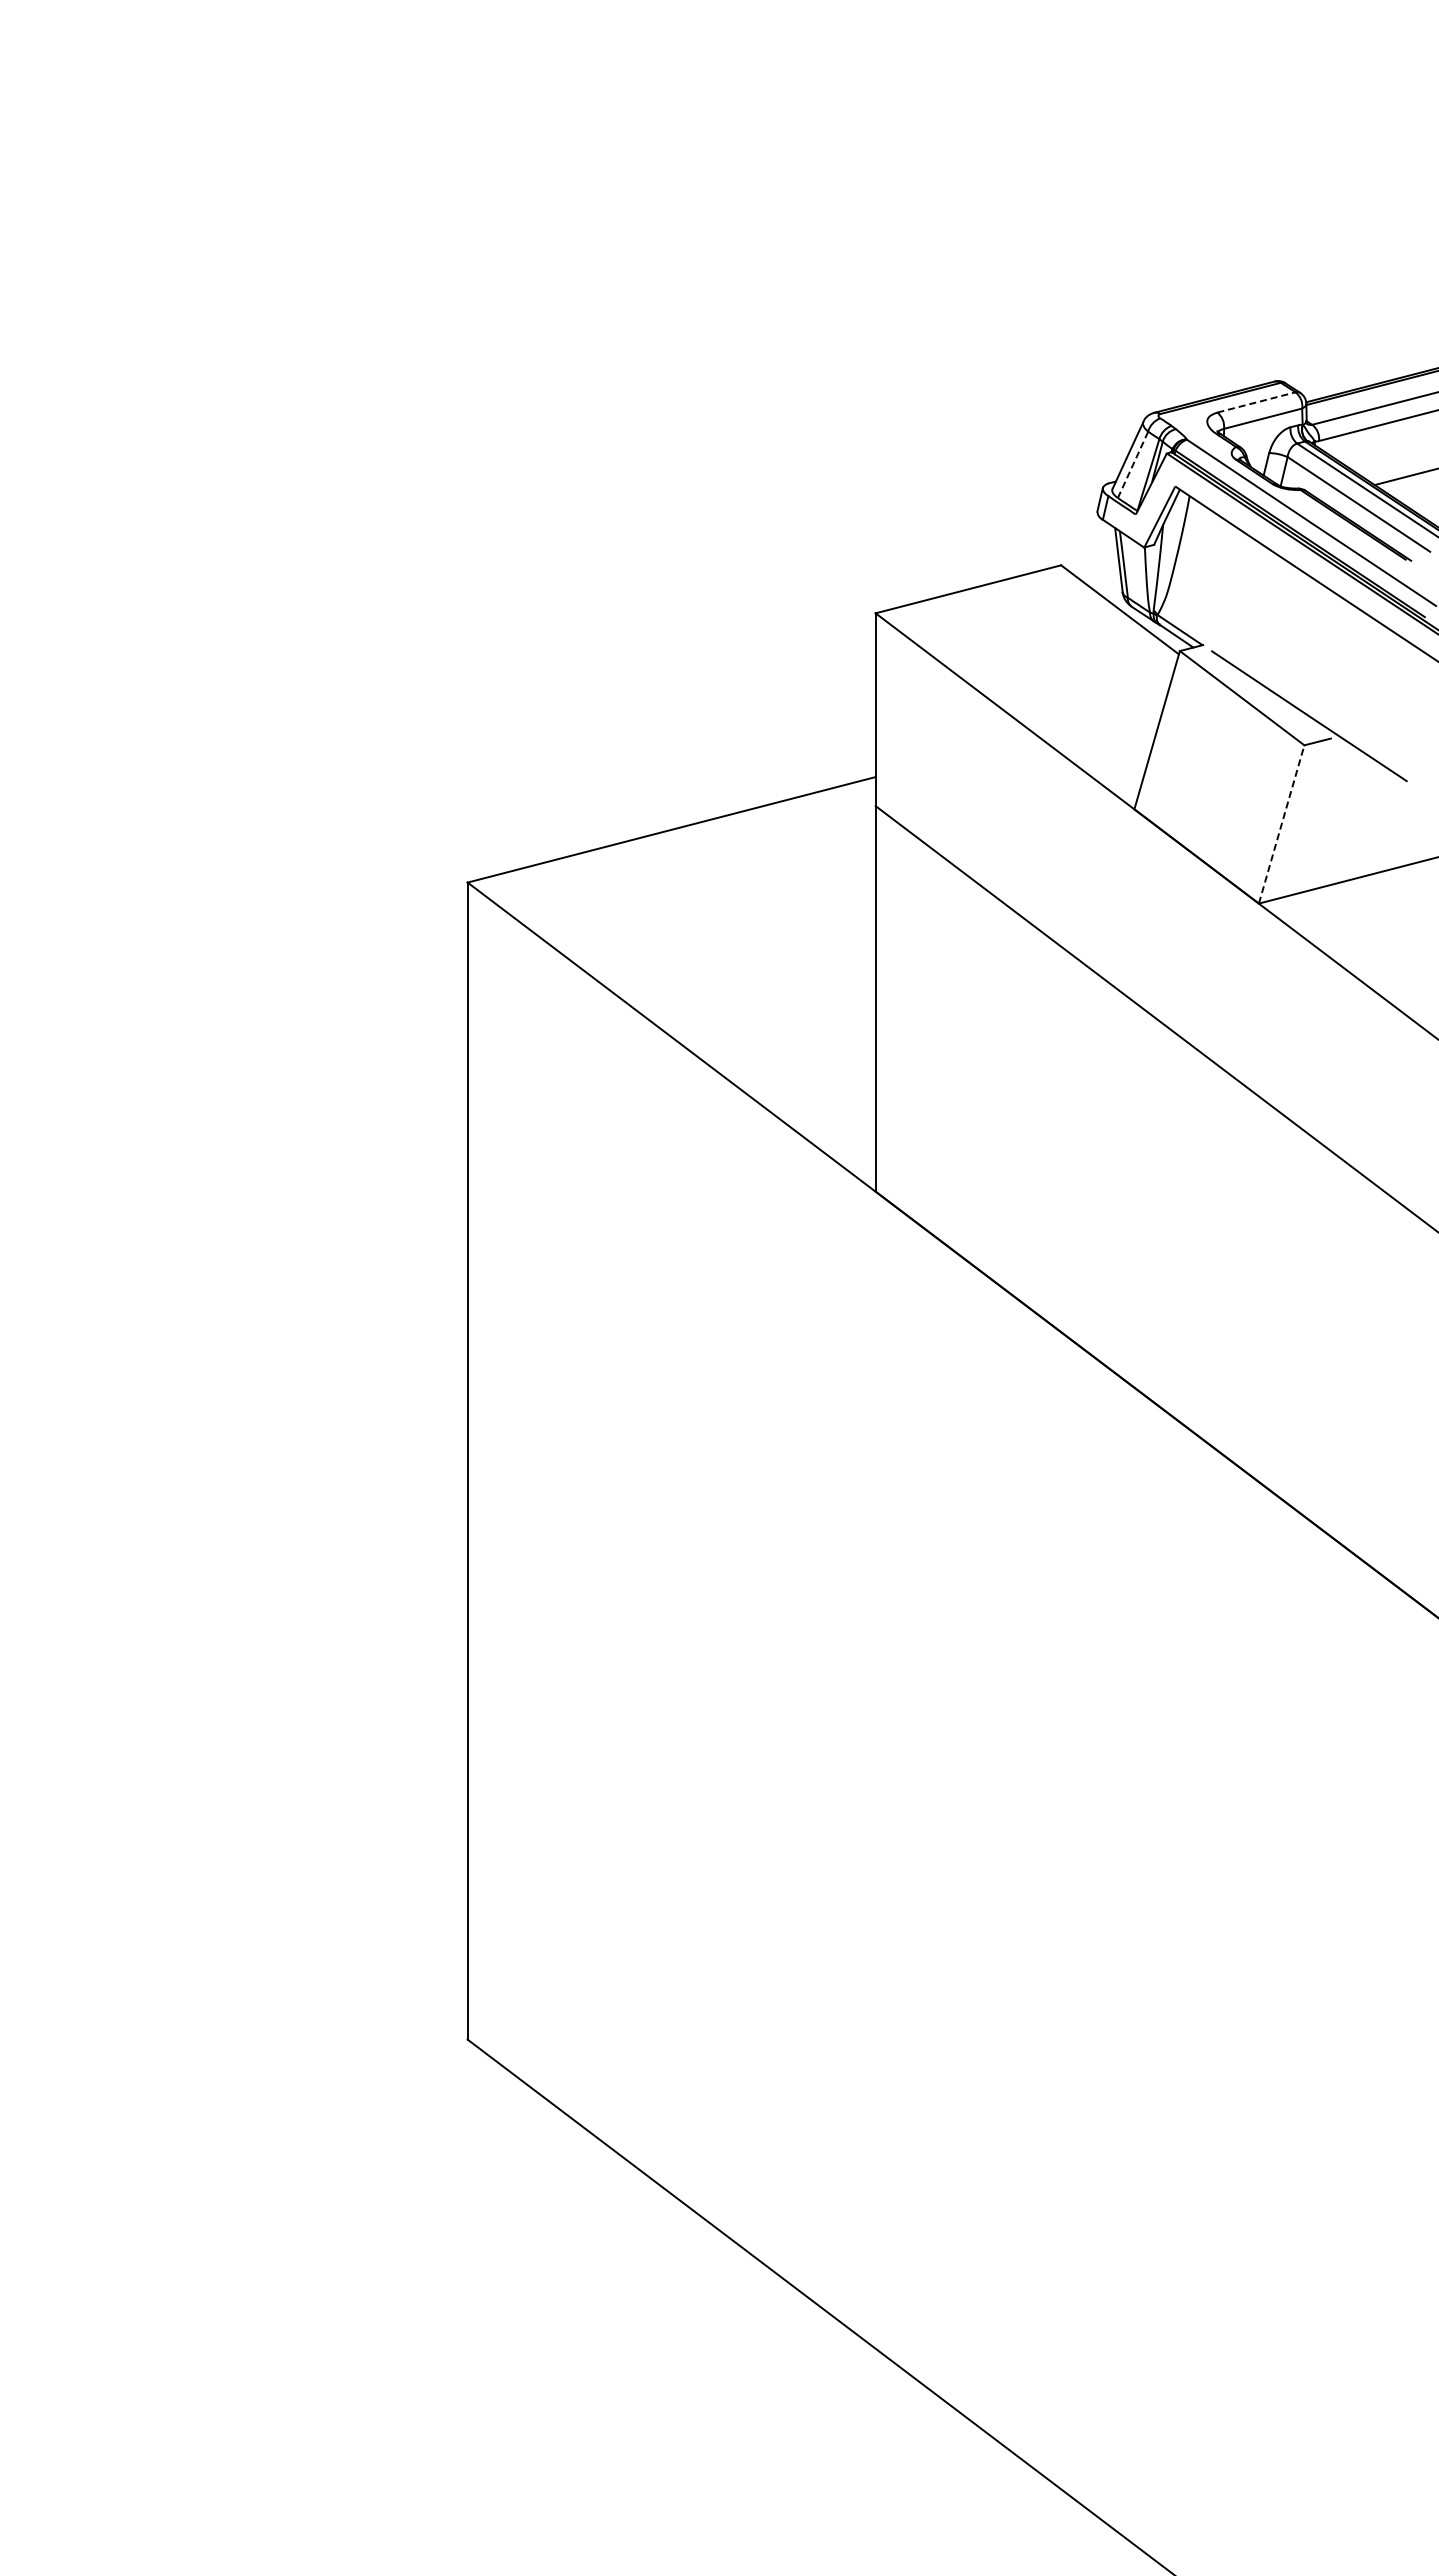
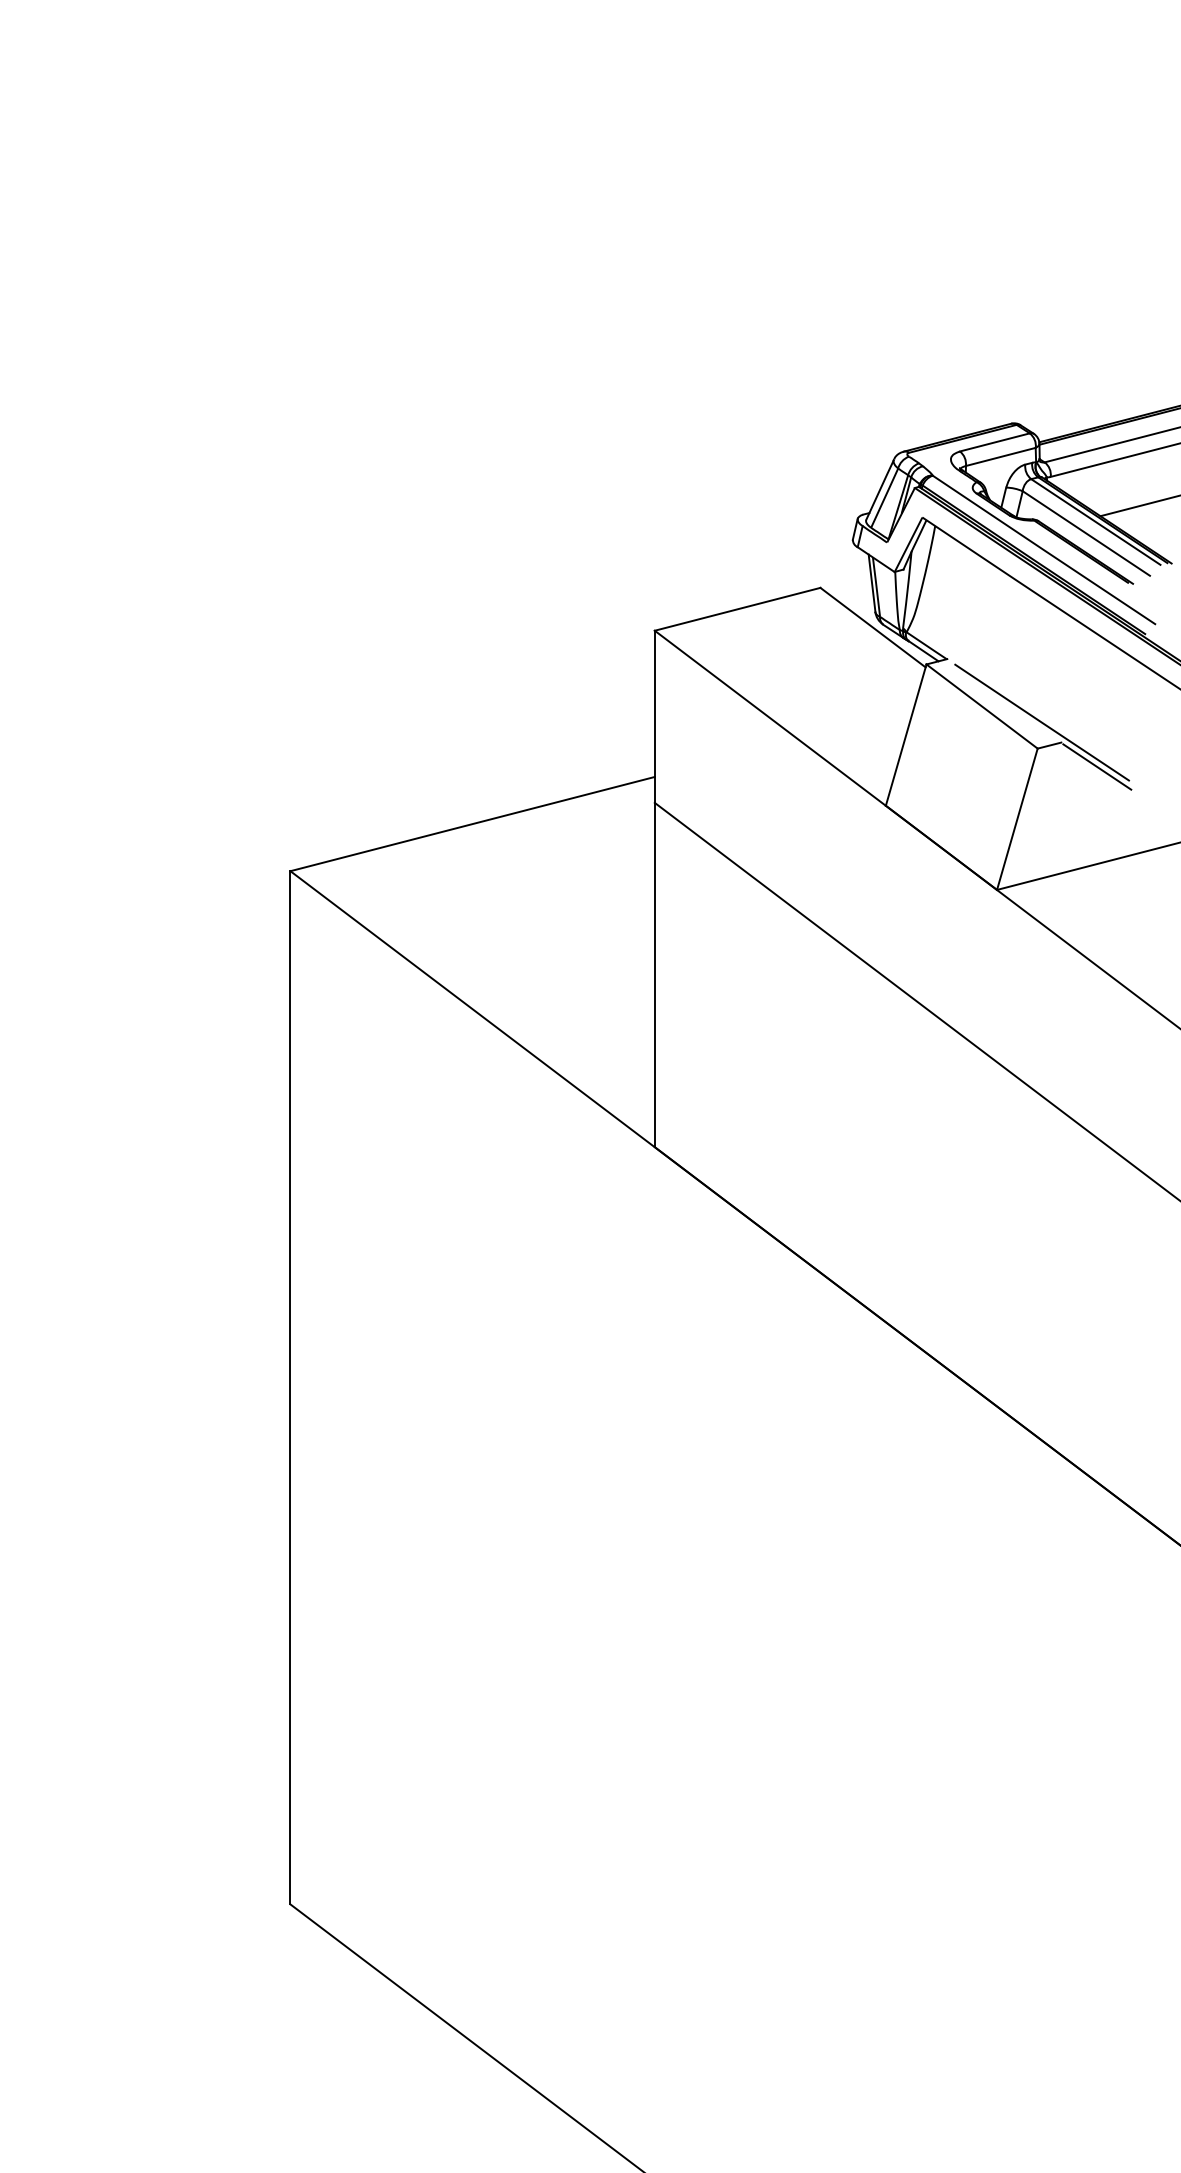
line: (1257, 402) -> (995, 442), dashed -> solid
line: (1133, 464) -> (885, 497), dashed -> solid
line: (1371, 765) -> (1097, 766), added
line: (1281, 823) -> (1017, 818), dashed -> solid

